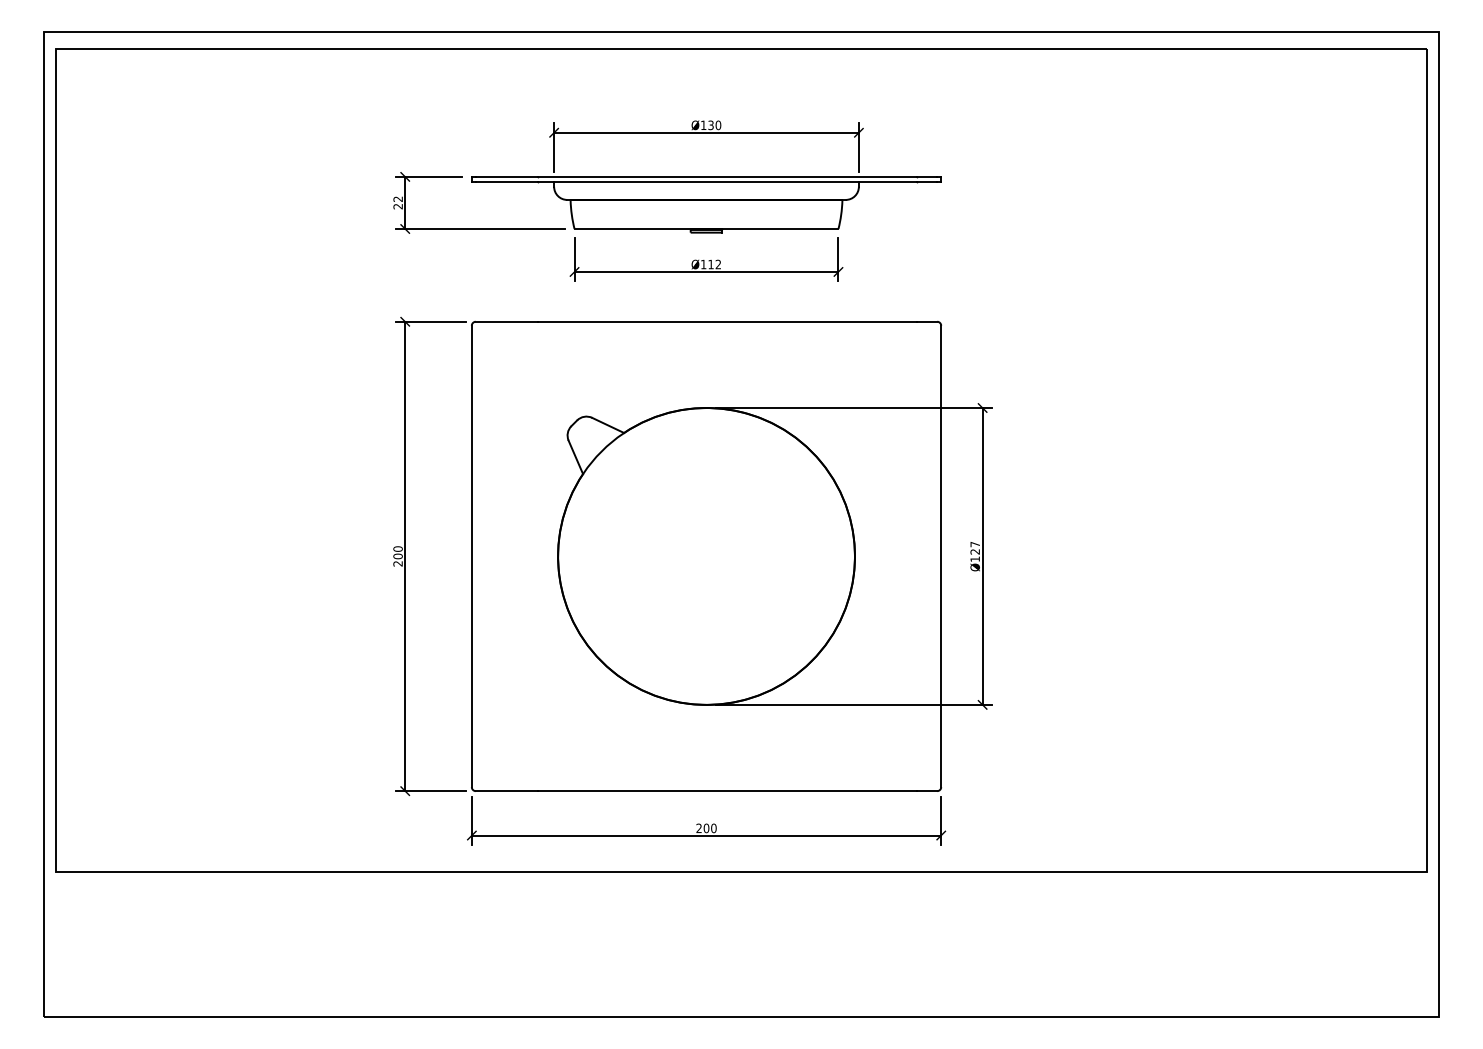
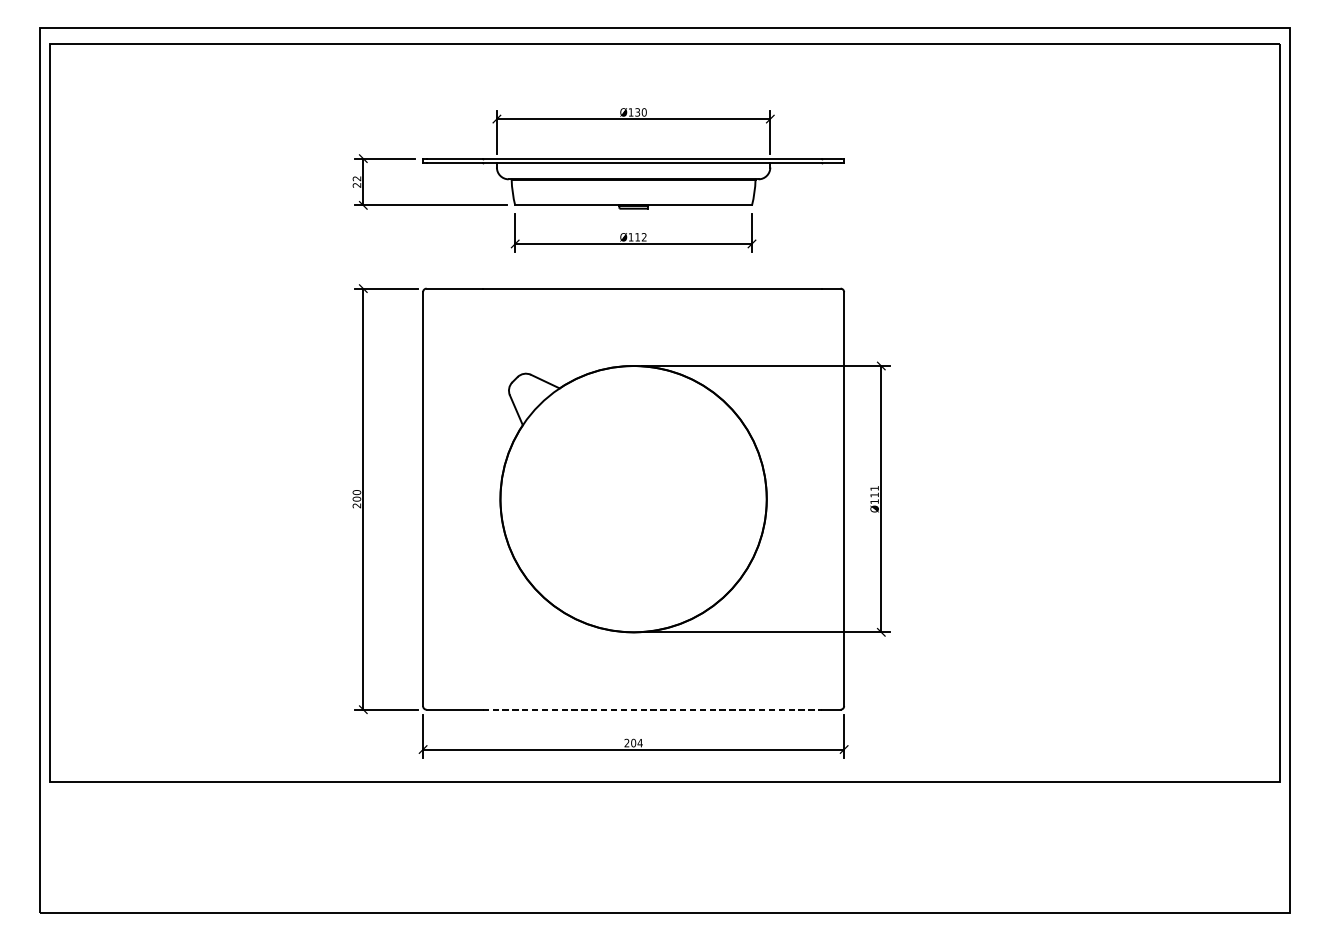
text: (974, 548) -> (874, 492), Ø127 -> Ø111
line: (728, 791) -> (653, 710), solid -> dashed
text: (713, 828) -> (639, 743), 200 -> 204

